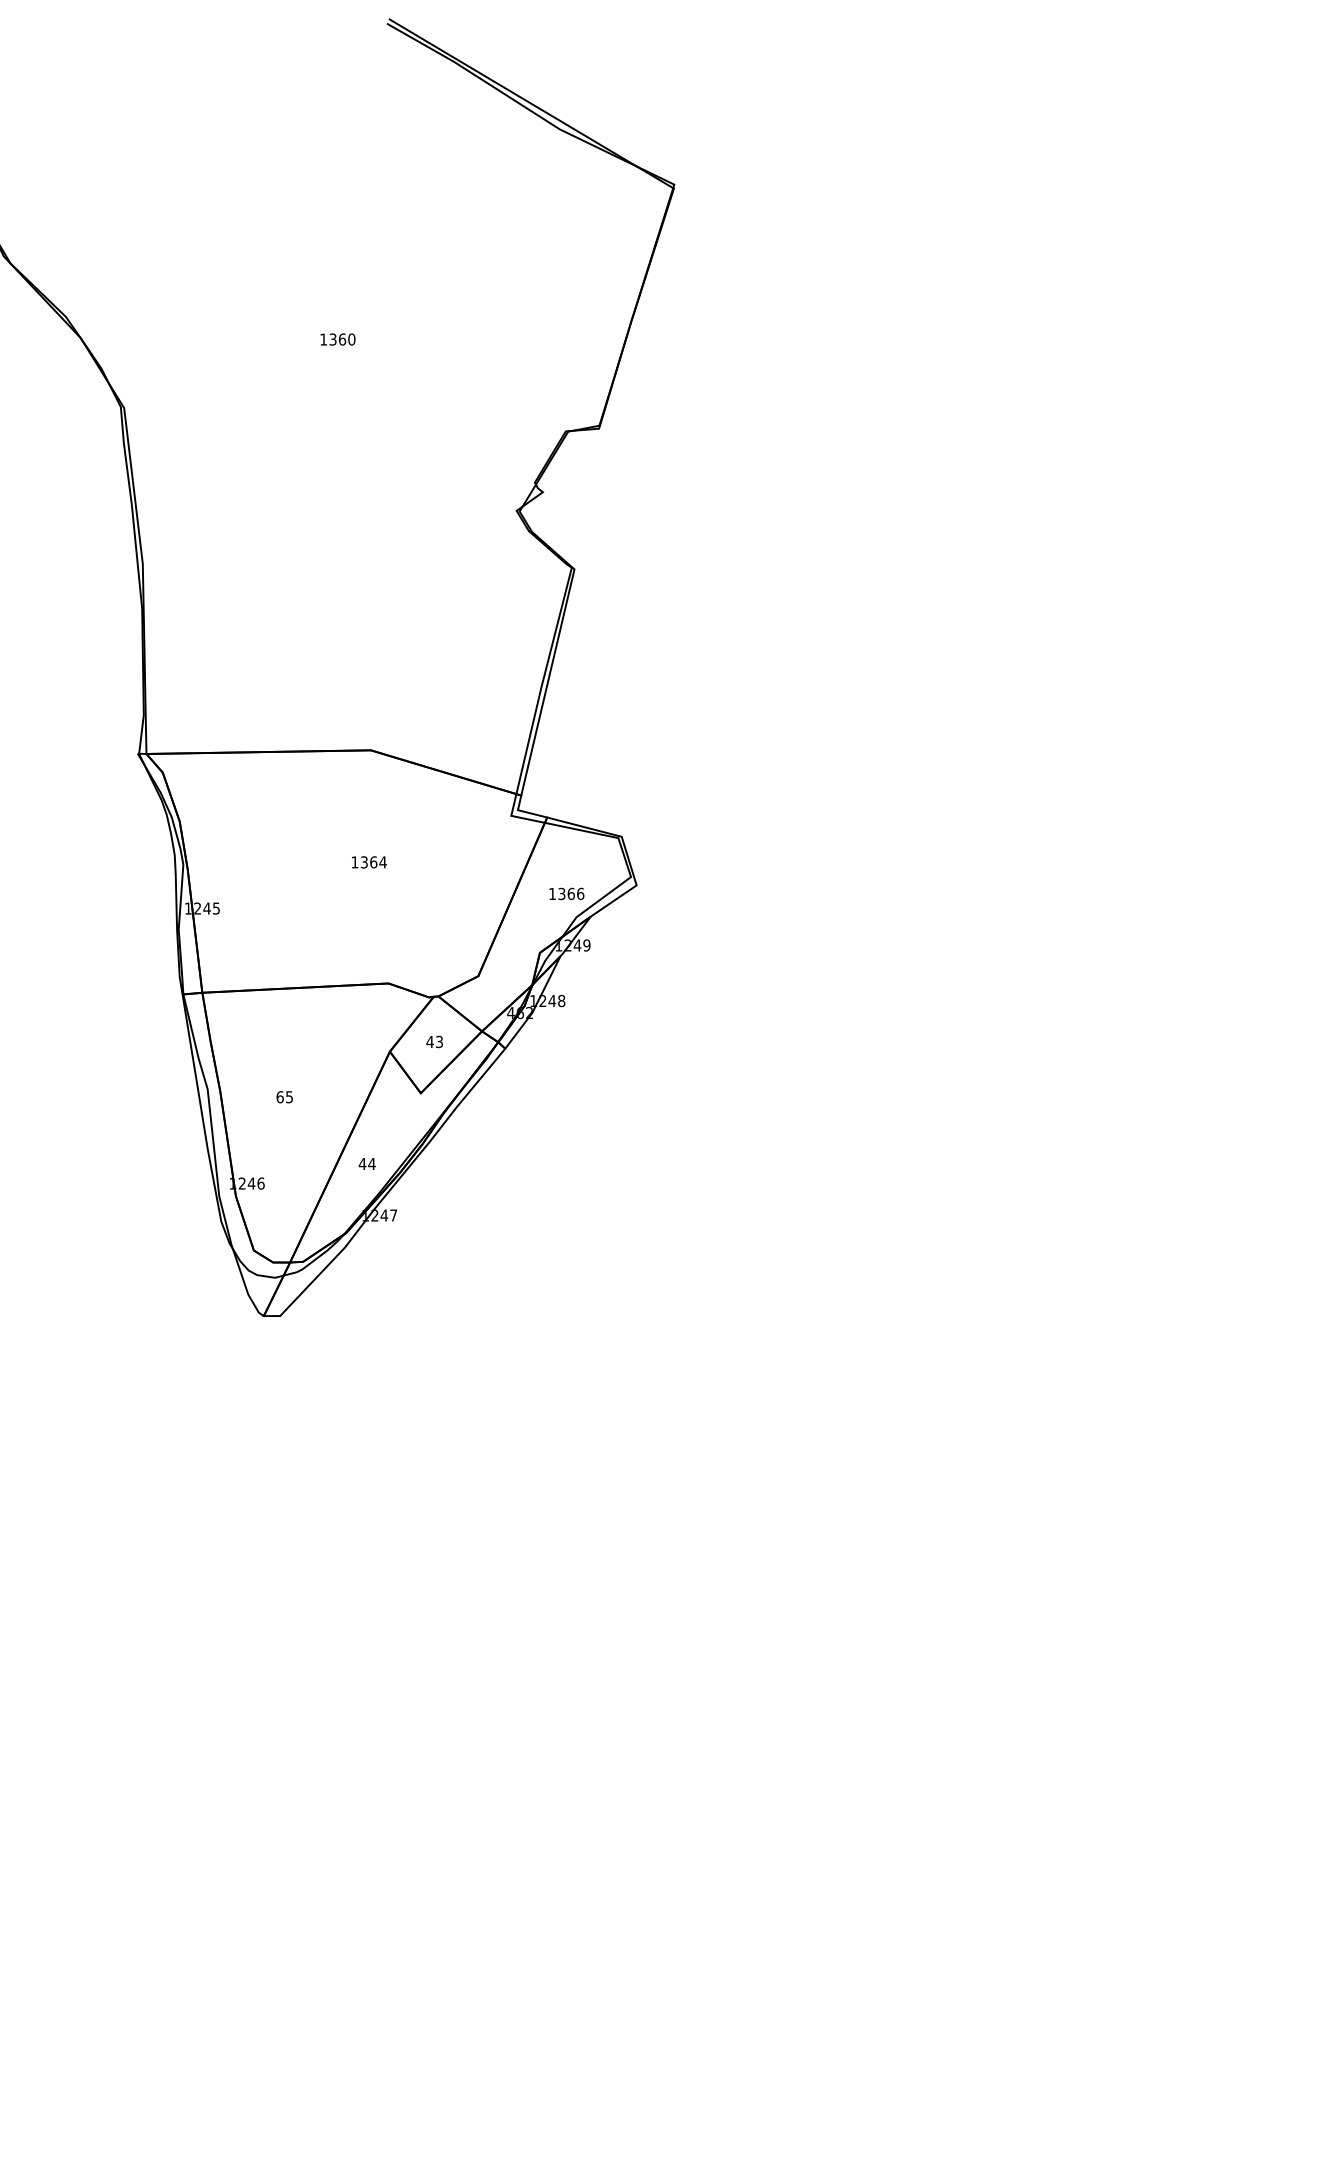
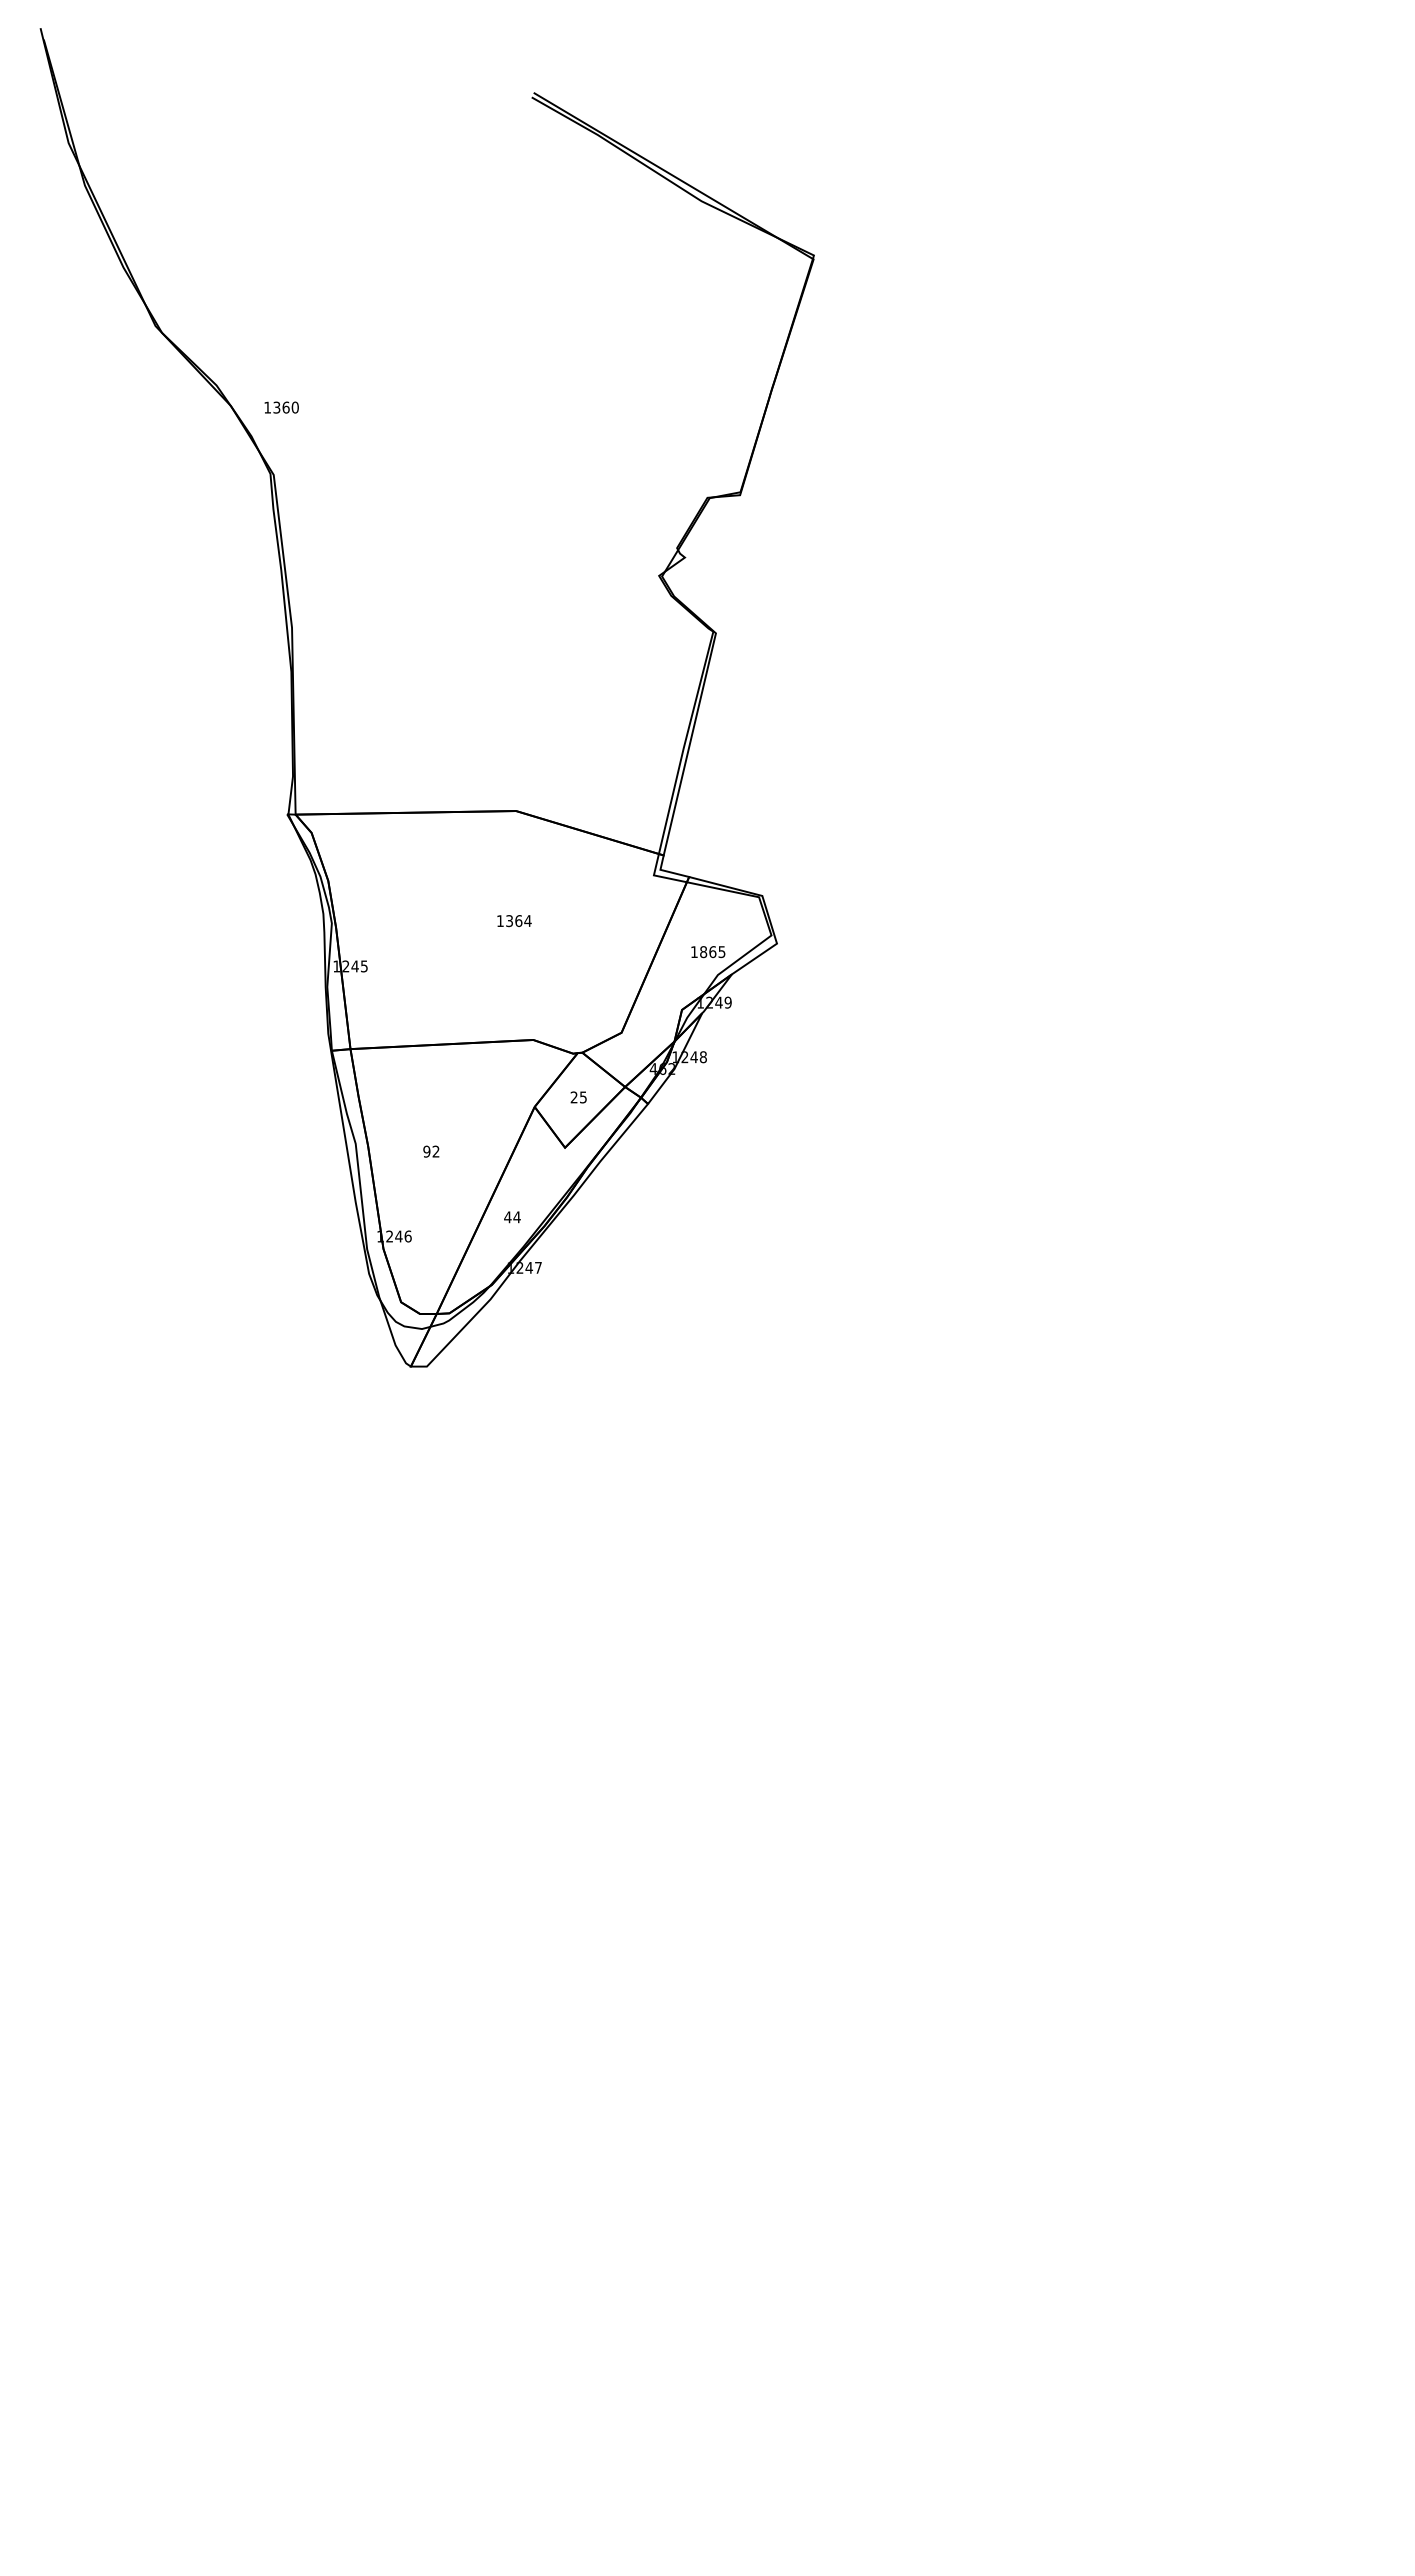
text: (337, 339) -> (281, 407), moved
text: (570, 894) -> (712, 952), 1366 -> 1865
text: (434, 1042) -> (578, 1097), 43 -> 25
text: (284, 1097) -> (431, 1151), 65 -> 92

